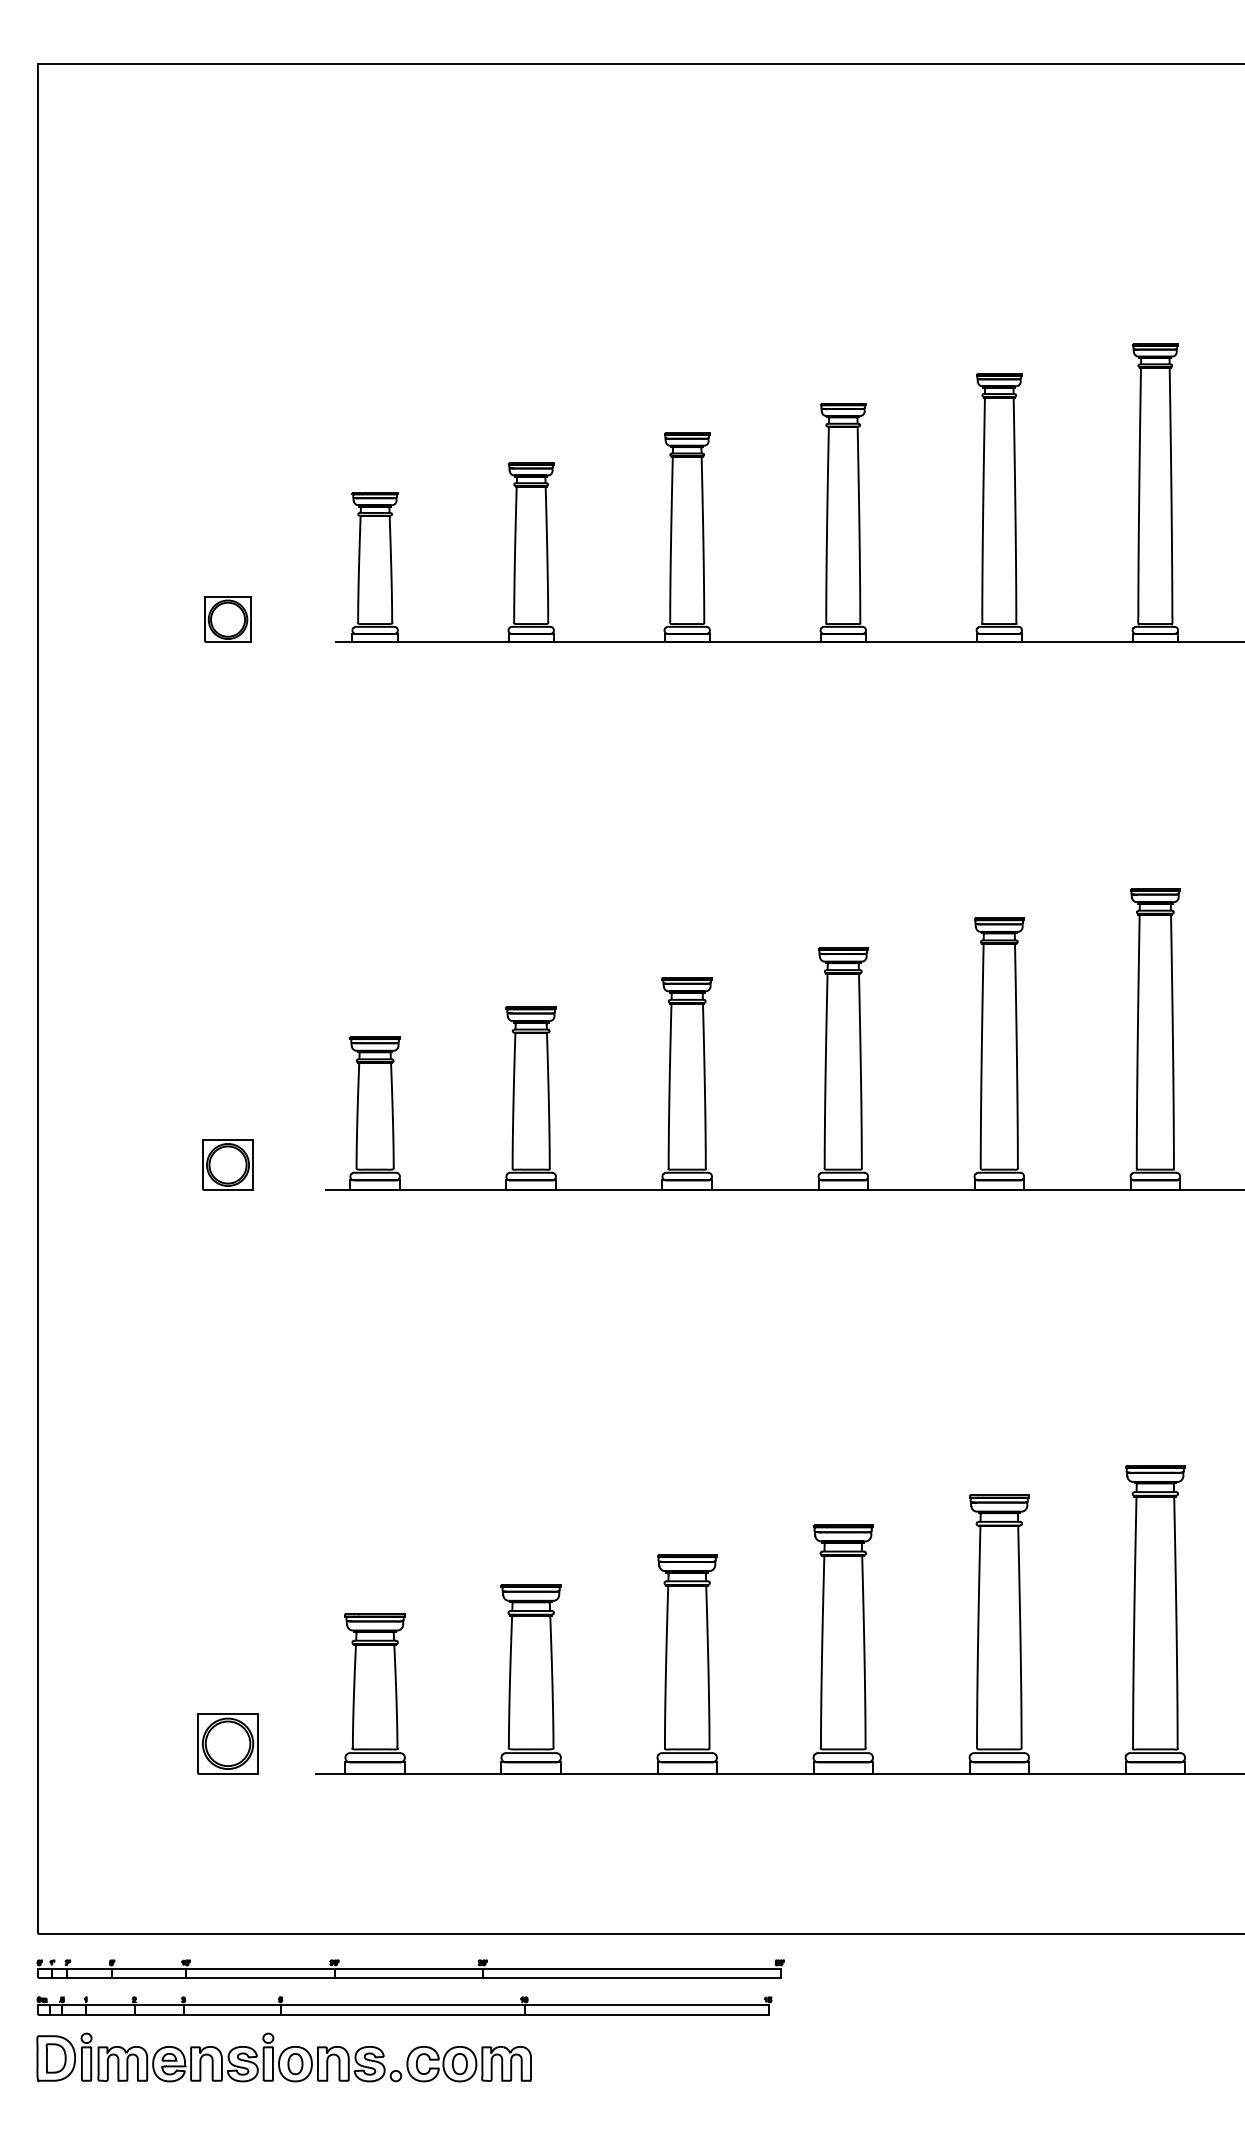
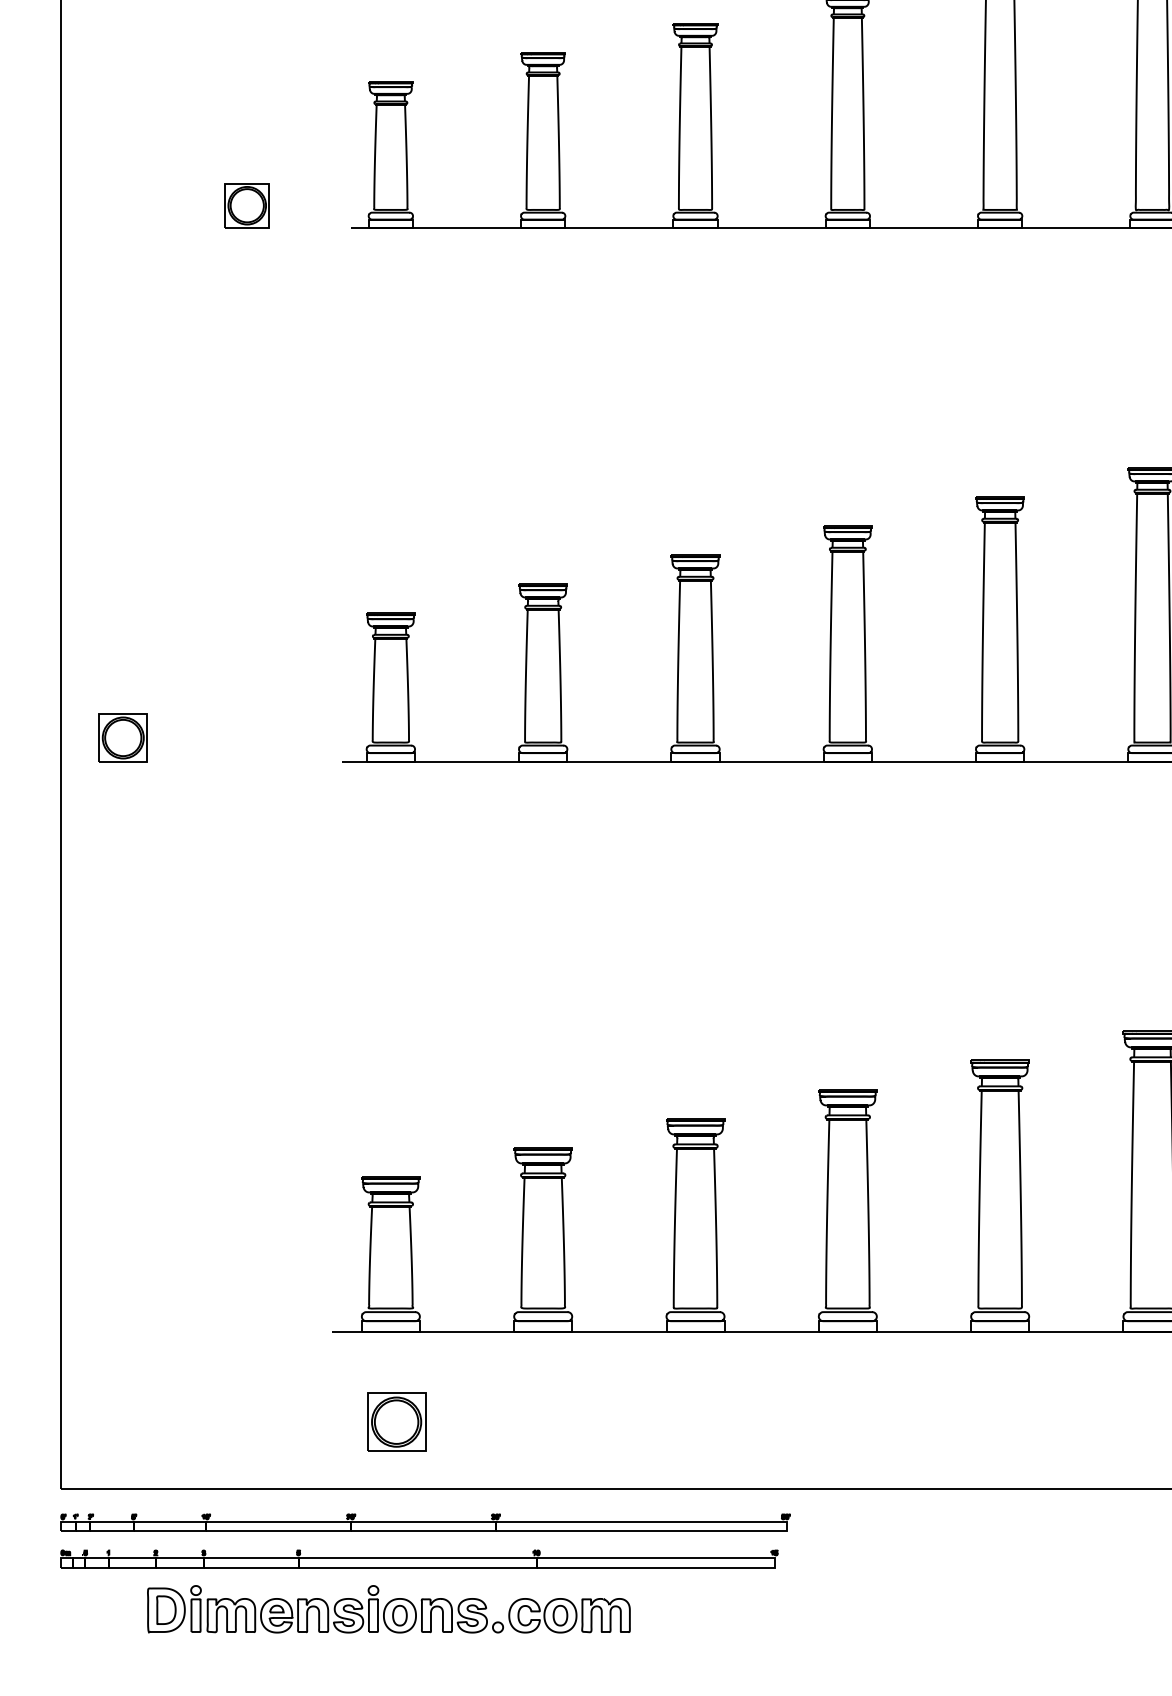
part: (227, 1164) -> (122, 737), moved
part: (227, 1743) -> (396, 1421), moved
part: (283, 2057) -> (388, 1609), moved

